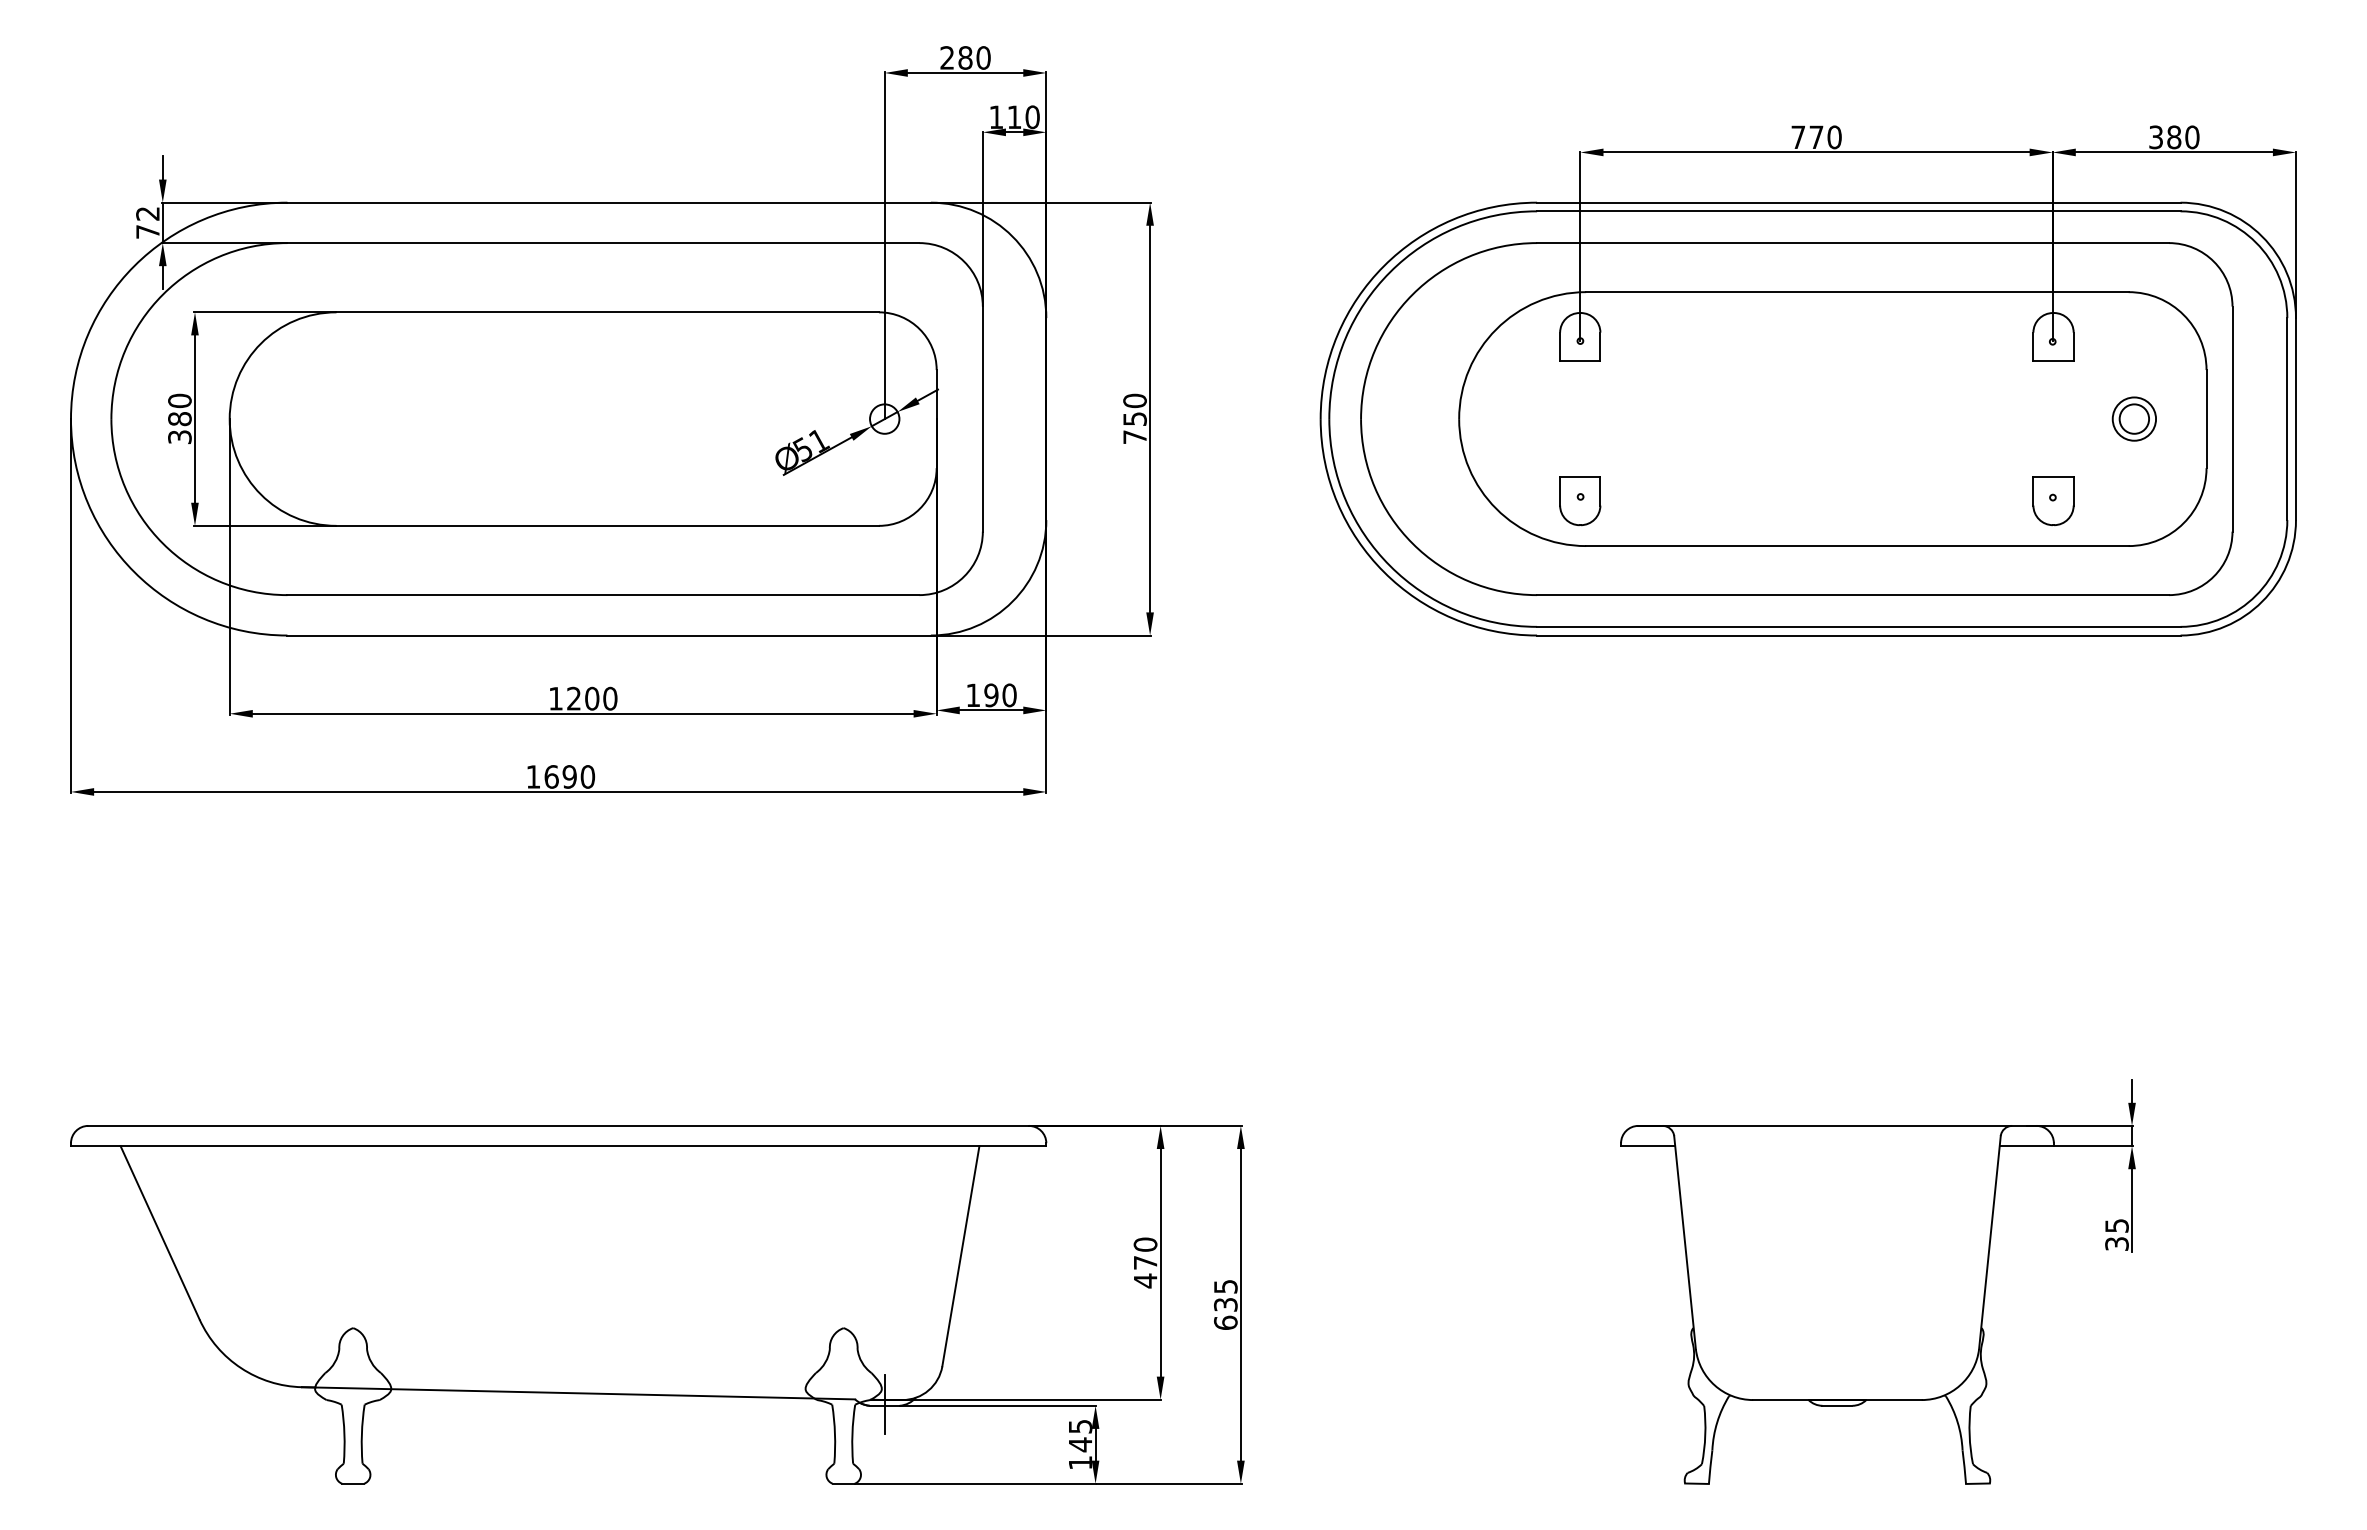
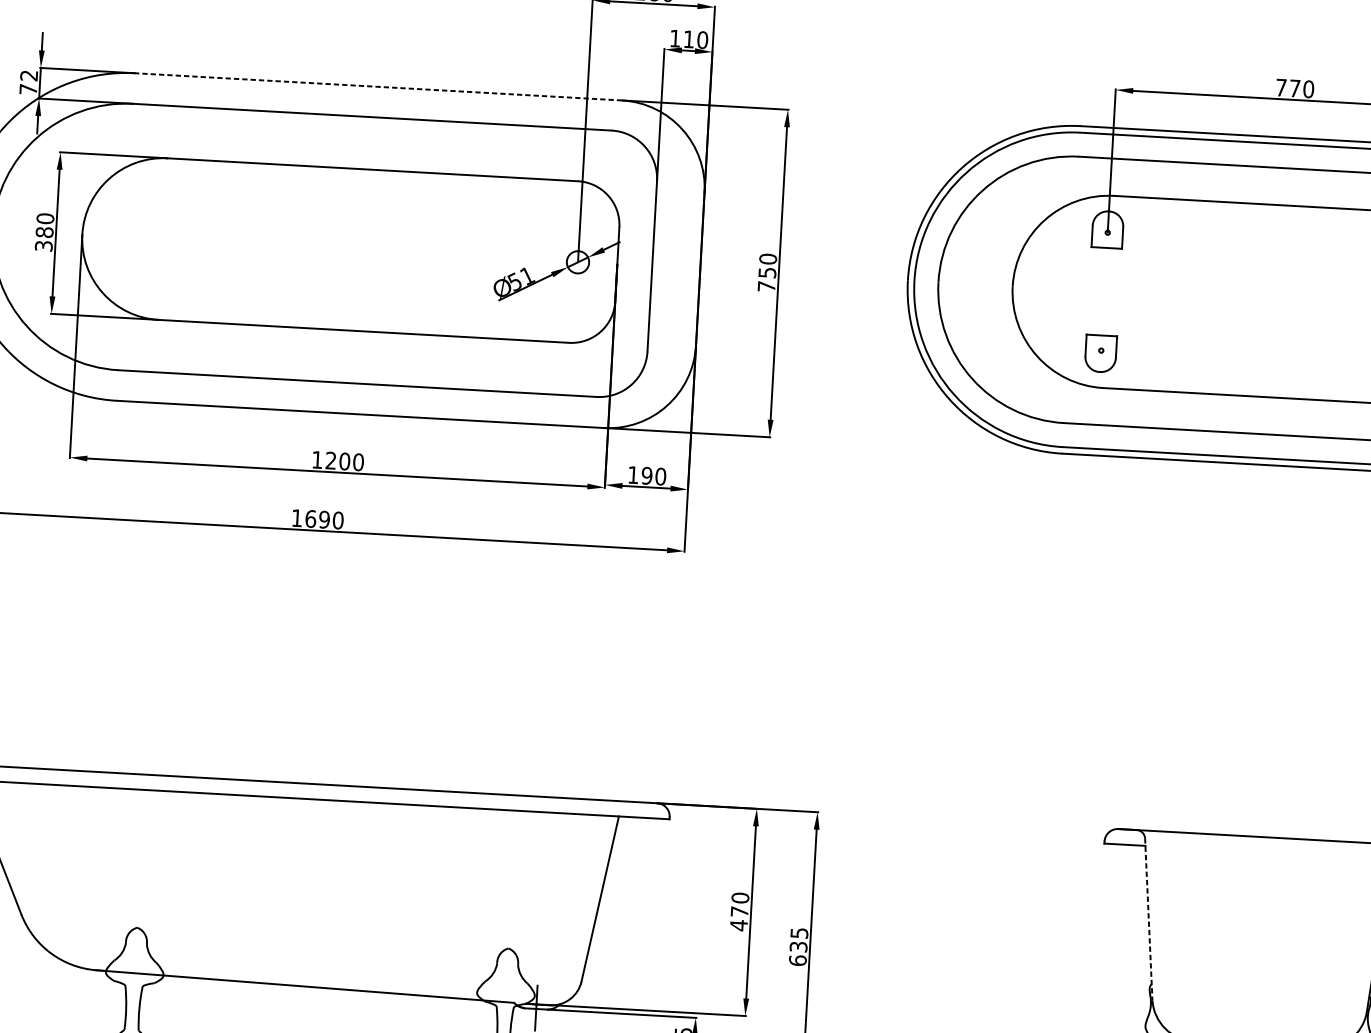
line: (609, 202) -> (378, 86), solid -> dashed
line: (1685, 1243) -> (1149, 920), solid -> dashed

